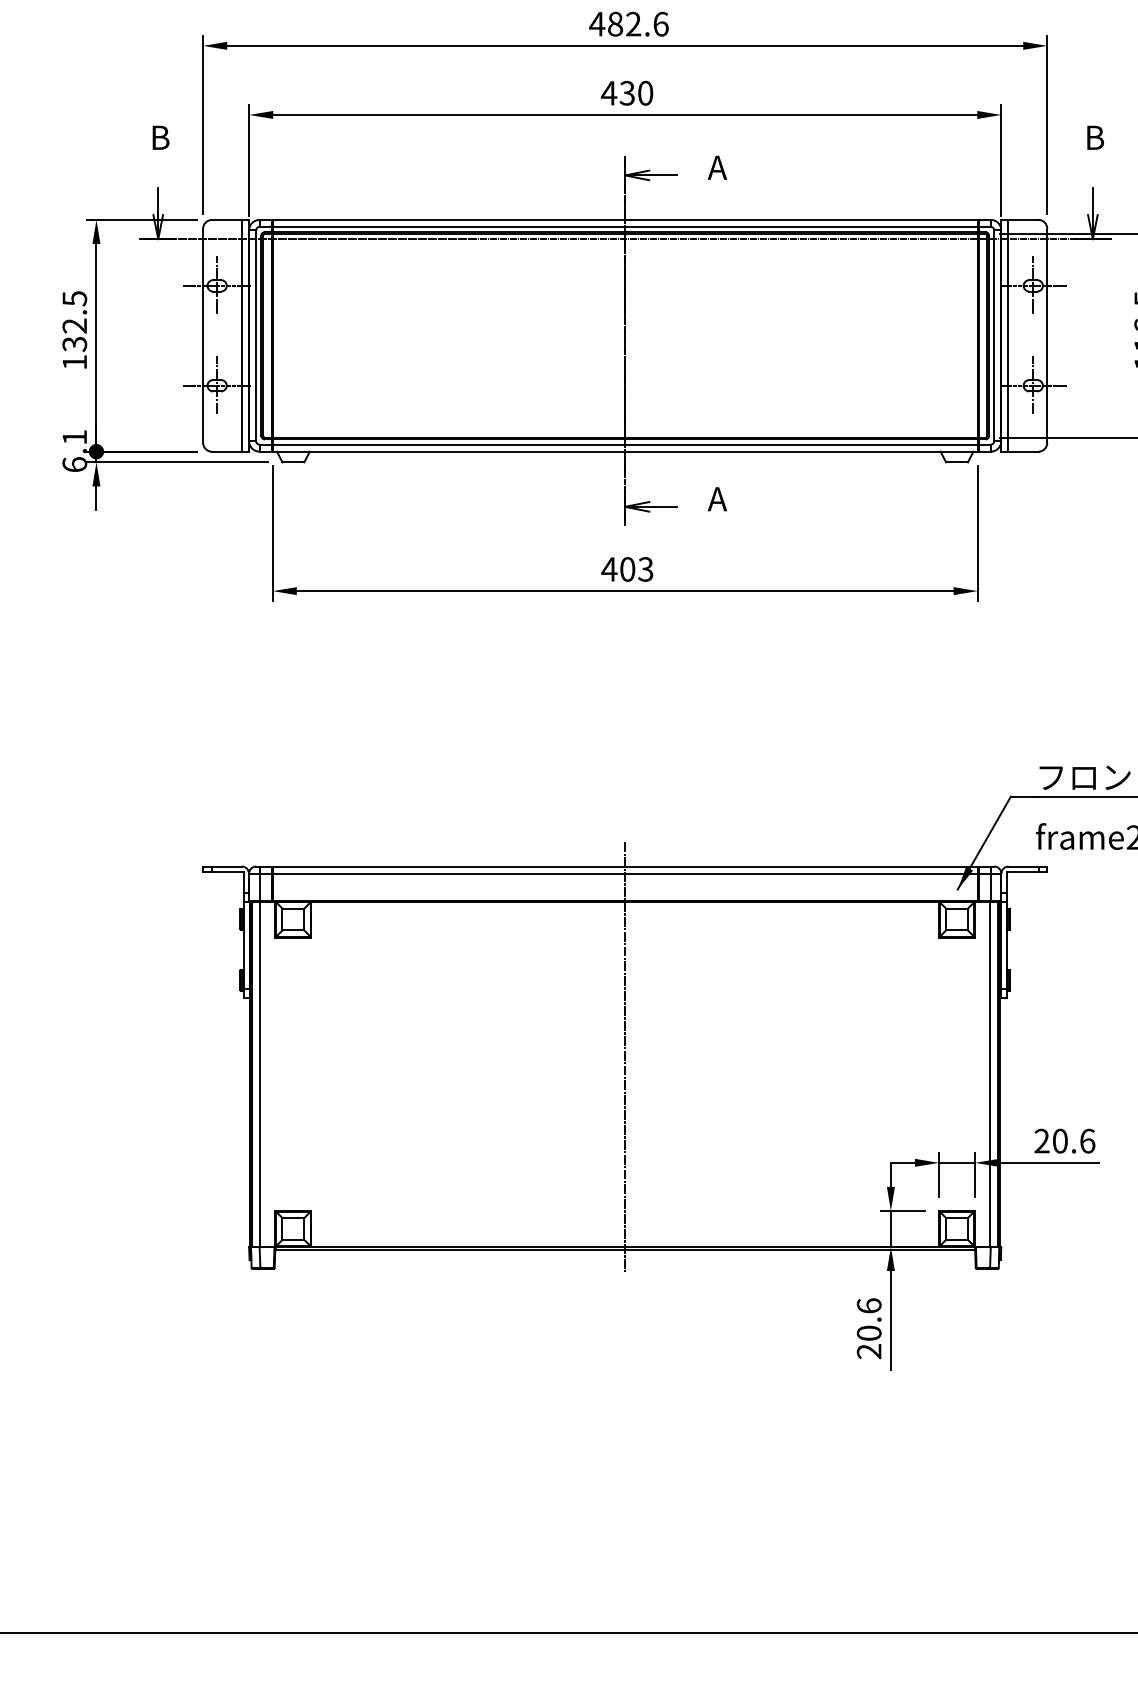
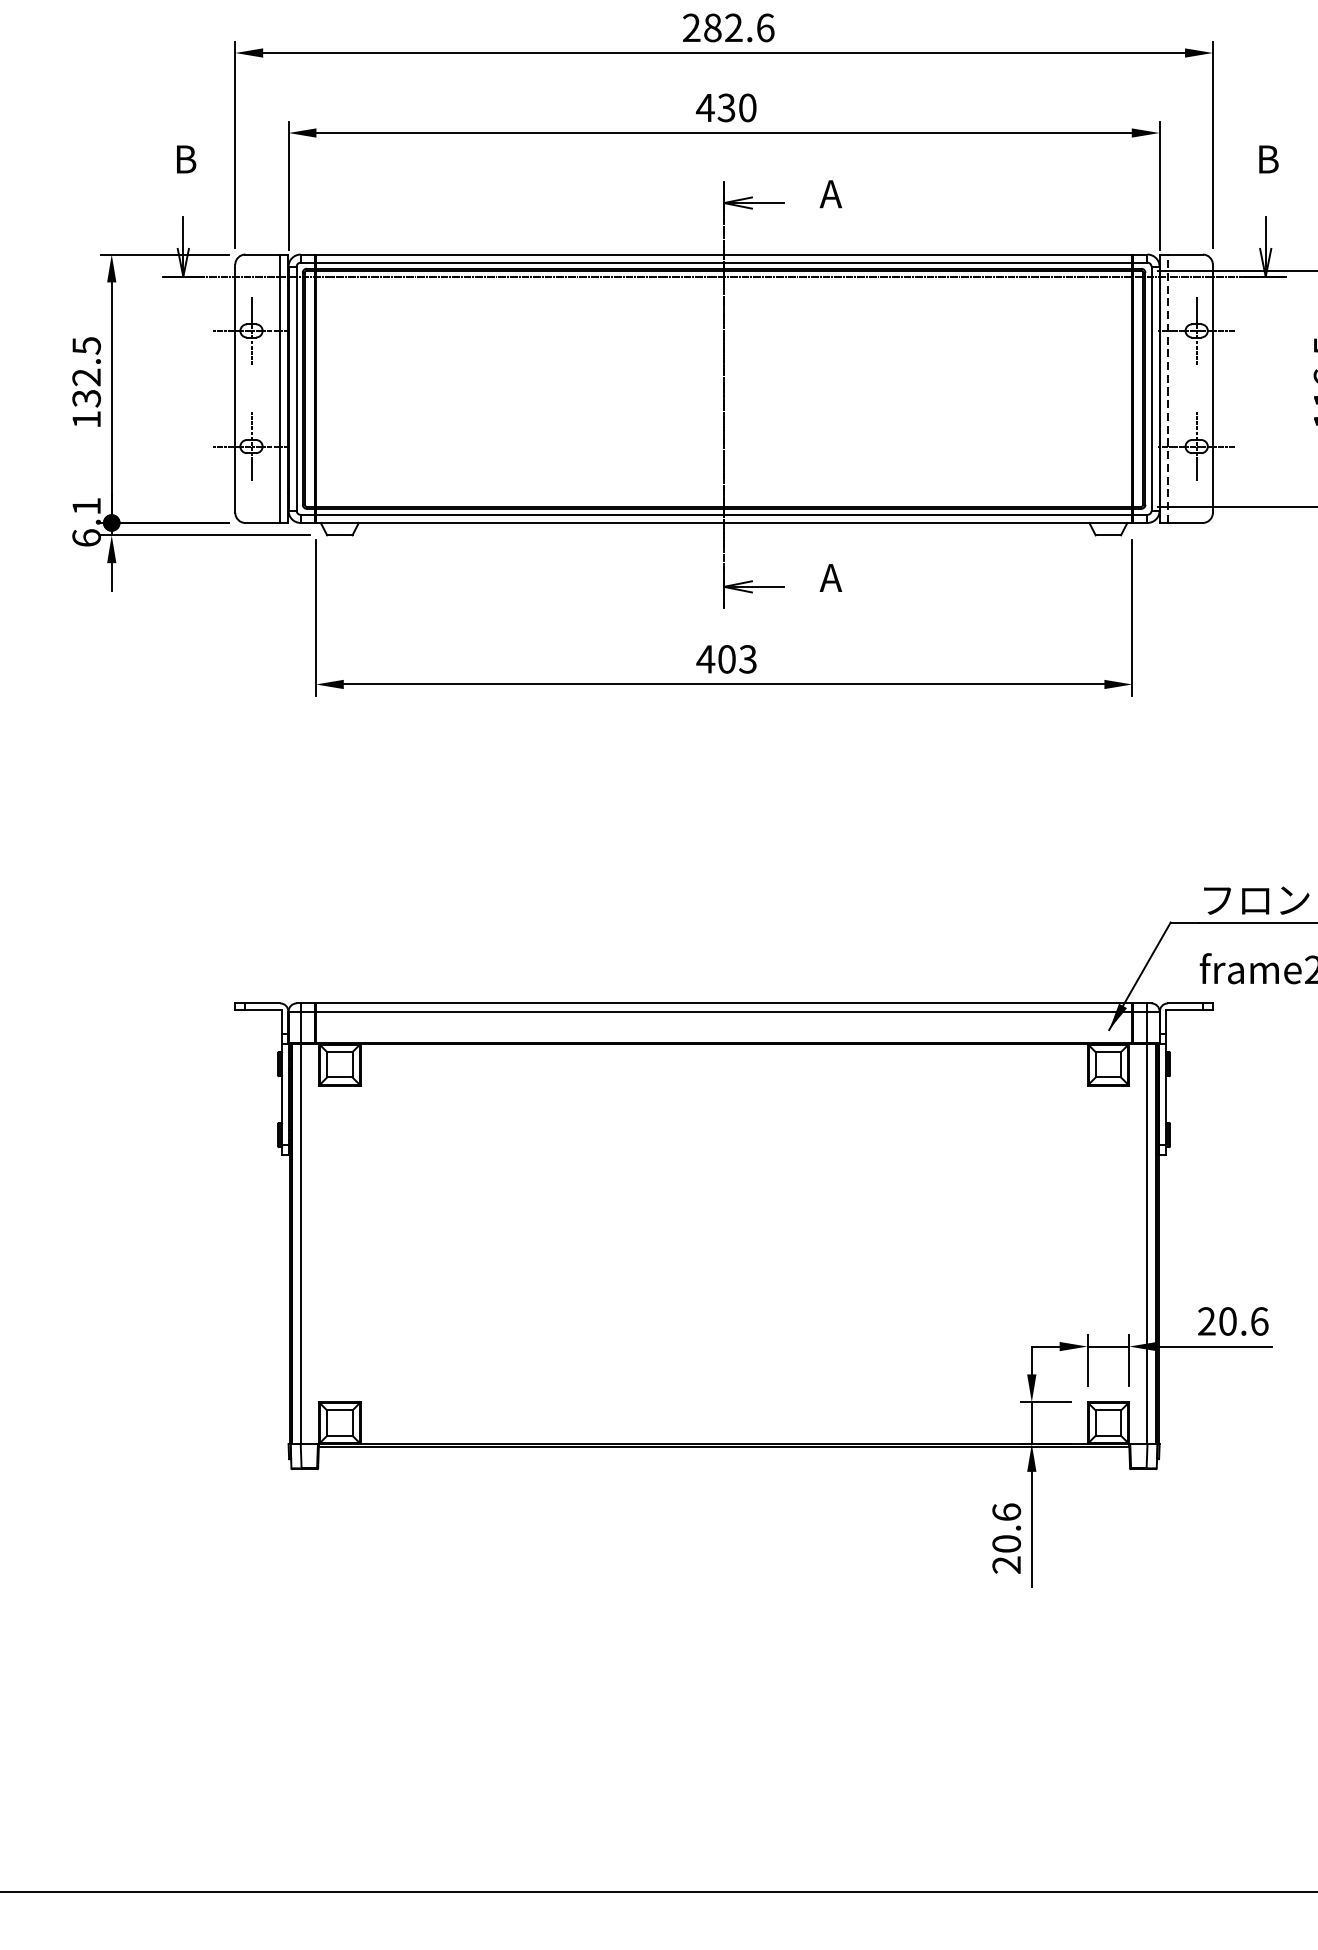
text: (597, 23) -> (692, 27), 482.6 -> 282.6
line: (1008, 335) -> (1167, 388), solid -> dashed
line: (625, 1057) -> (724, 1224), removed

